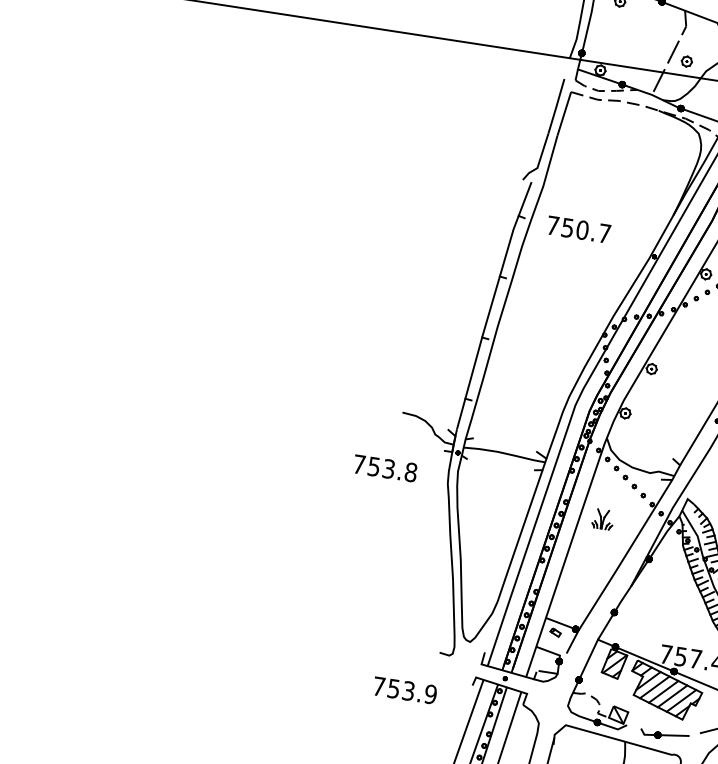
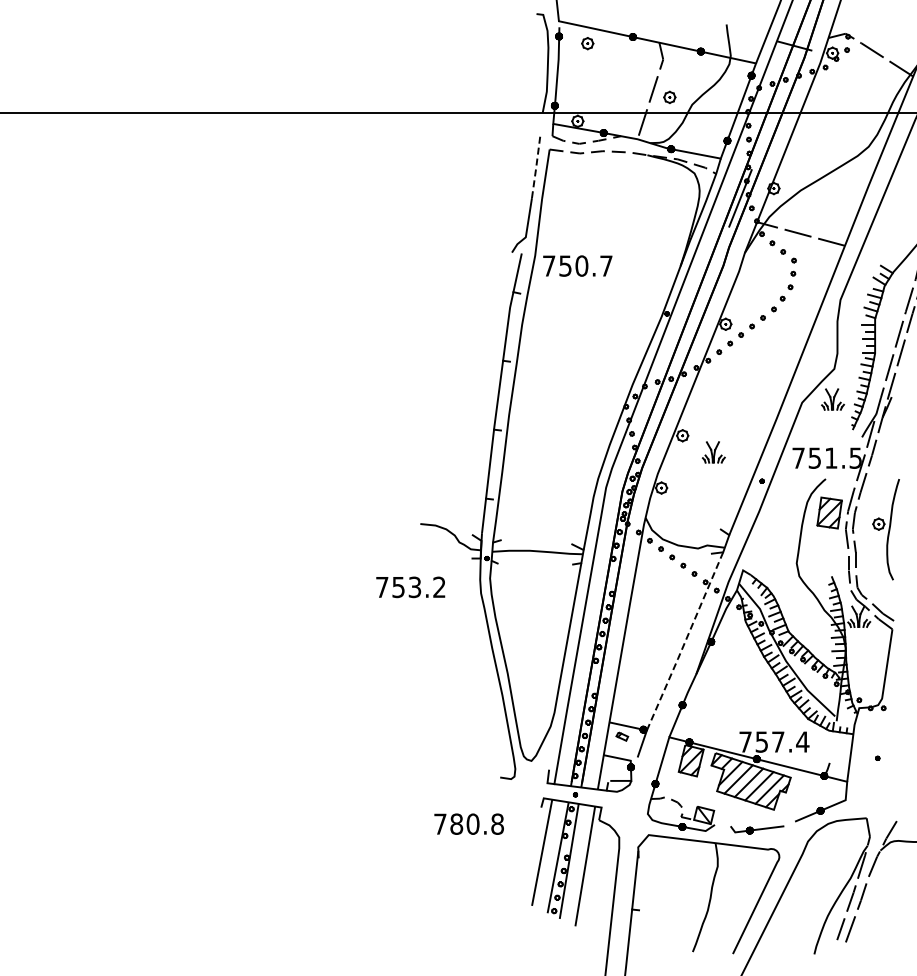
line: (556, 106) -> (536, 167), solid -> dashed
text: (578, 229) -> (577, 265), moved
text: (411, 472) -> (439, 587), 753.8 -> 753.2
part: (602, 519) -> (713, 452), moved
line: (625, 555) -> (685, 641), solid -> dashed
text: (411, 690) -> (476, 823), 753.9 -> 780.8

